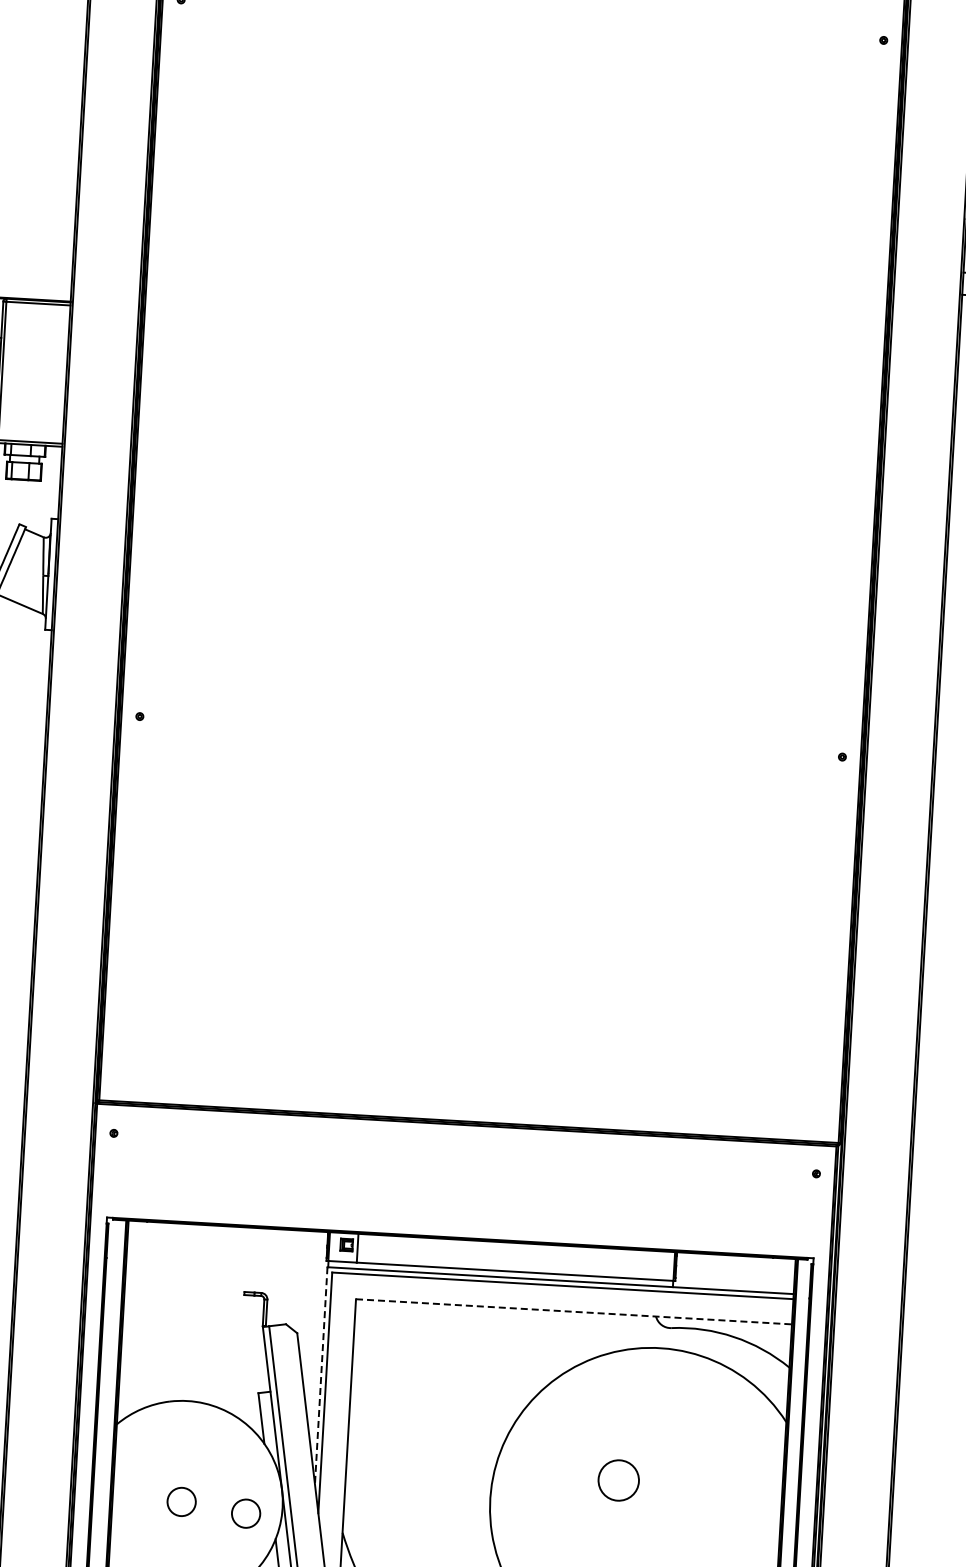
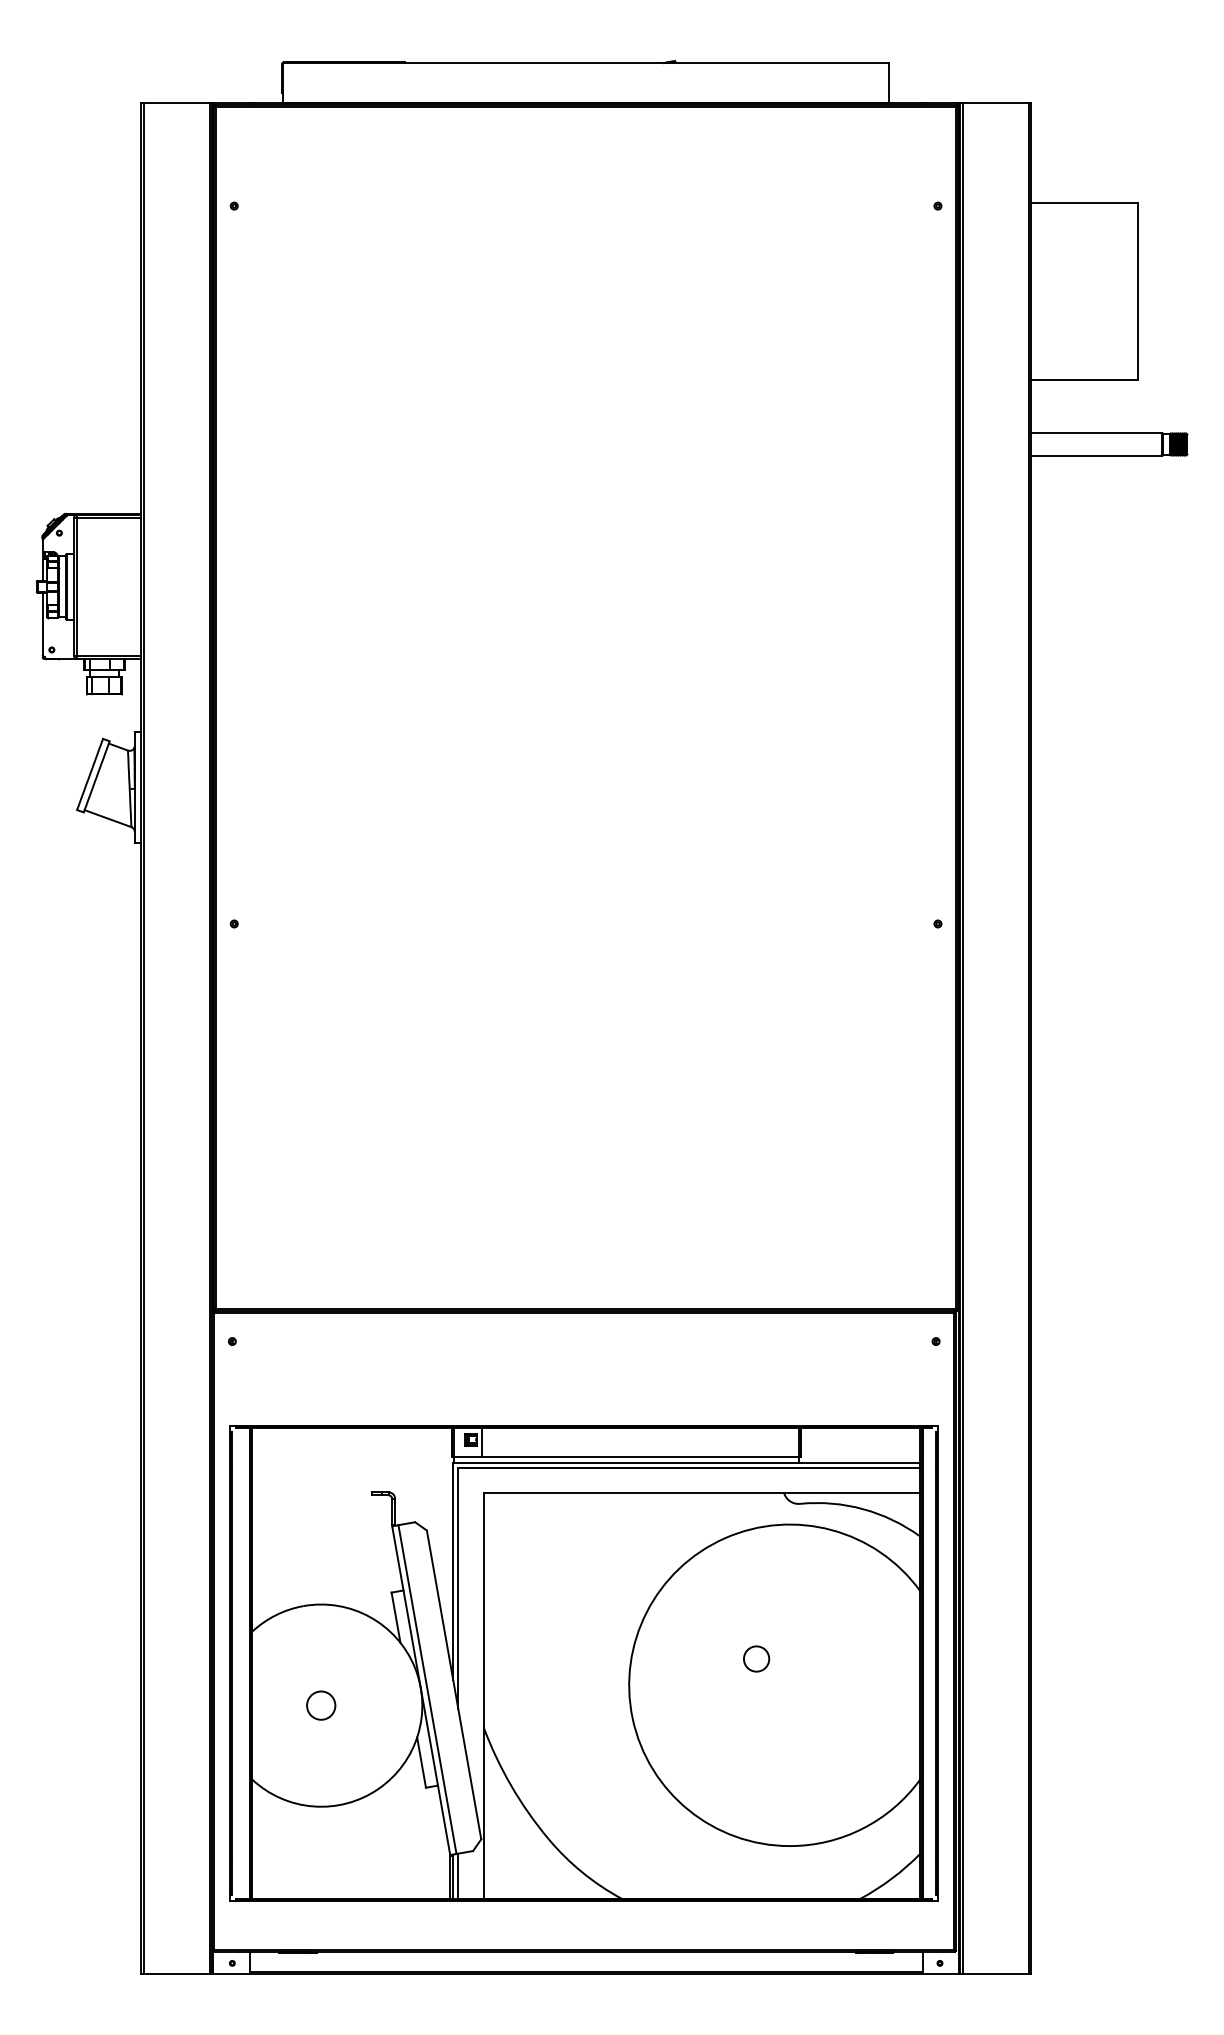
line: (574, 1312) -> (702, 1493), dashed -> solid
line: (321, 1375) -> (453, 1571), dashed -> solid
circle: (618, 1479) -> (756, 1658), size x0.62
circle: (246, 1513) -> (386, 1713), removed

